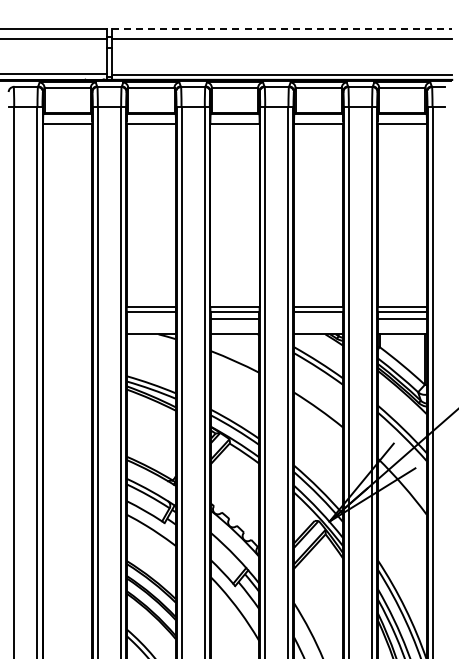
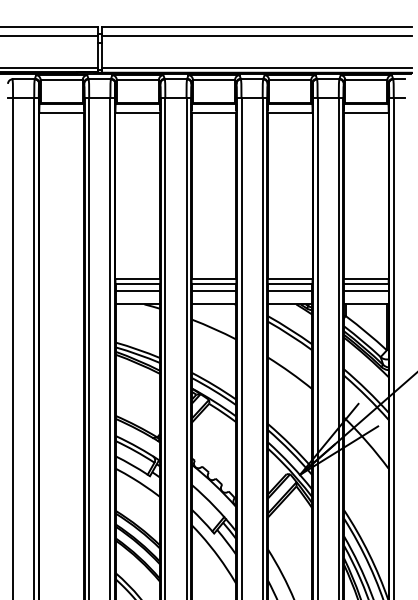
line: (282, 29) -> (257, 26), dashed -> solid
line: (150, 319) -> (137, 290), added
line: (318, 319) -> (290, 290), added

